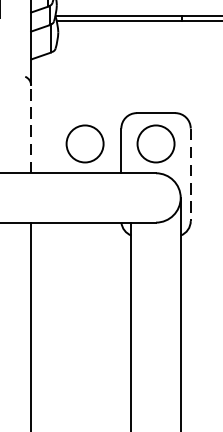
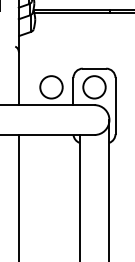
line: (30, 129) -> (18, 78), dashed -> solid
line: (190, 175) -> (115, 106), dashed -> solid

